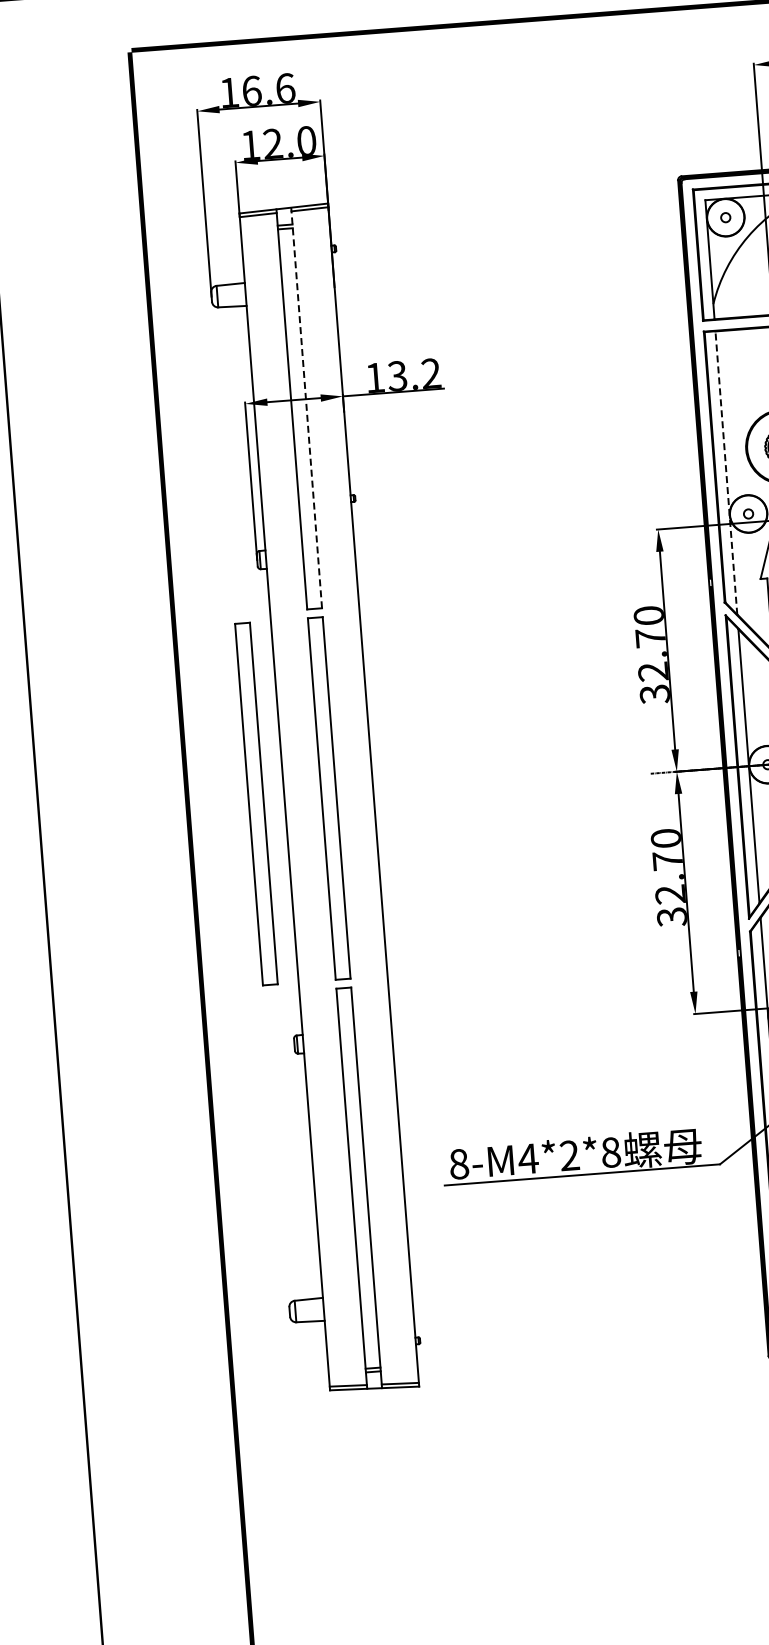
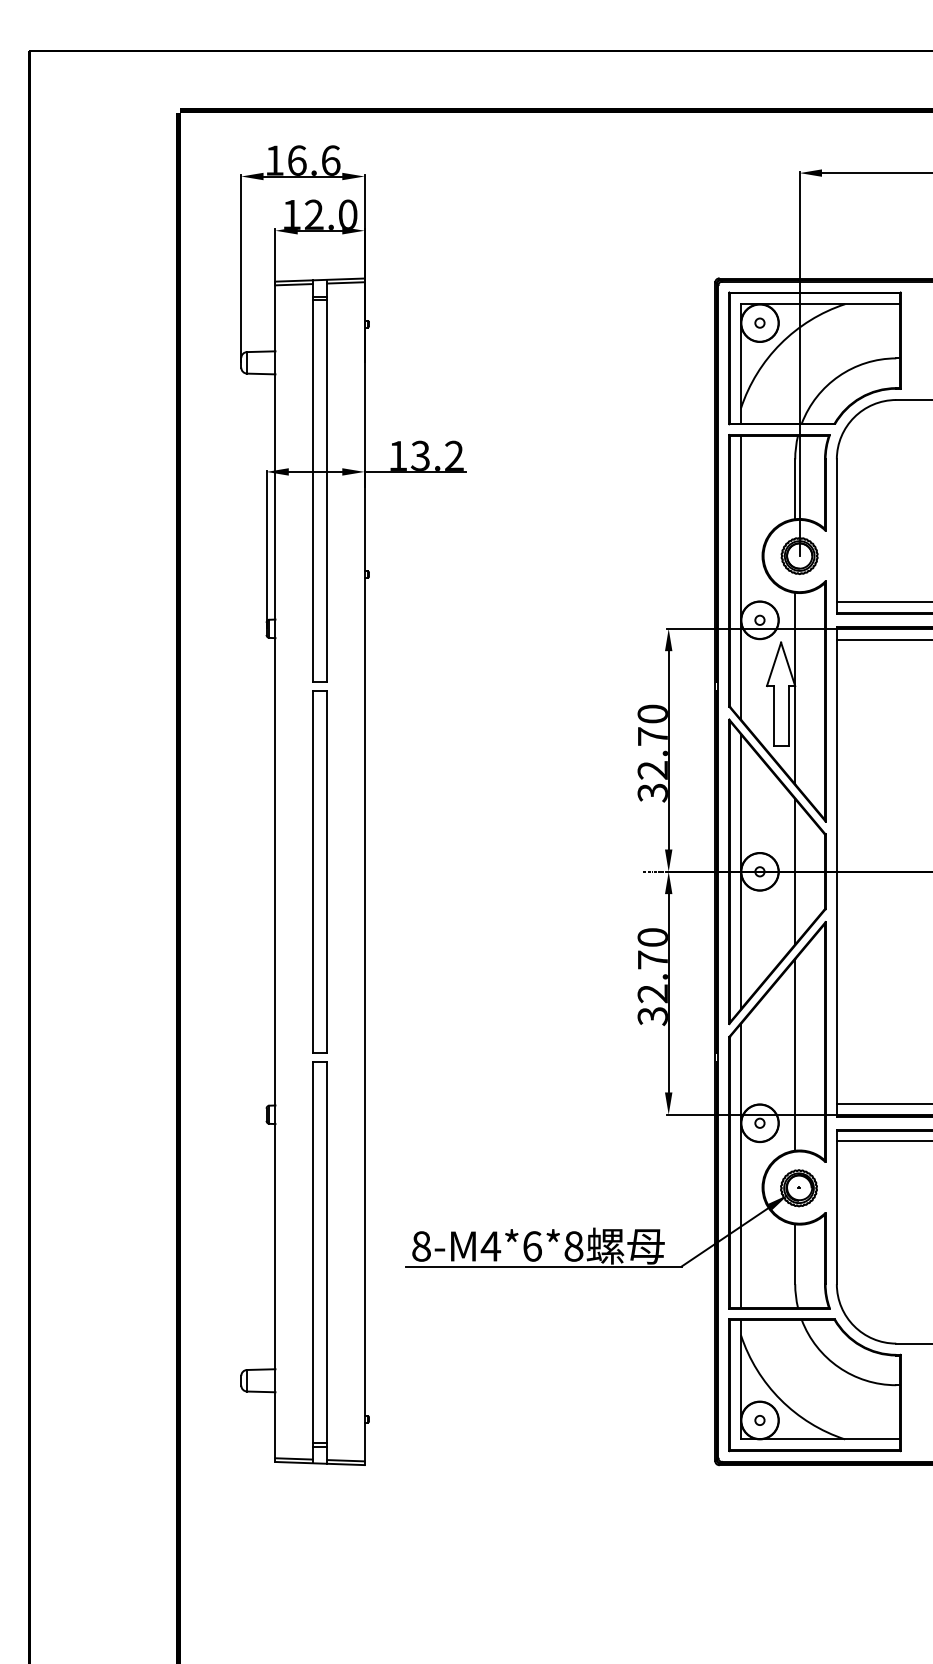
line: (306, 407) -> (327, 480), dashed -> solid
line: (725, 472) -> (740, 577), dashed -> solid
part: (255, 803) -> (246, 871), removed
text: (569, 1155) -> (532, 1246), 8-M4*2*8 -> 8-M4*6*8

